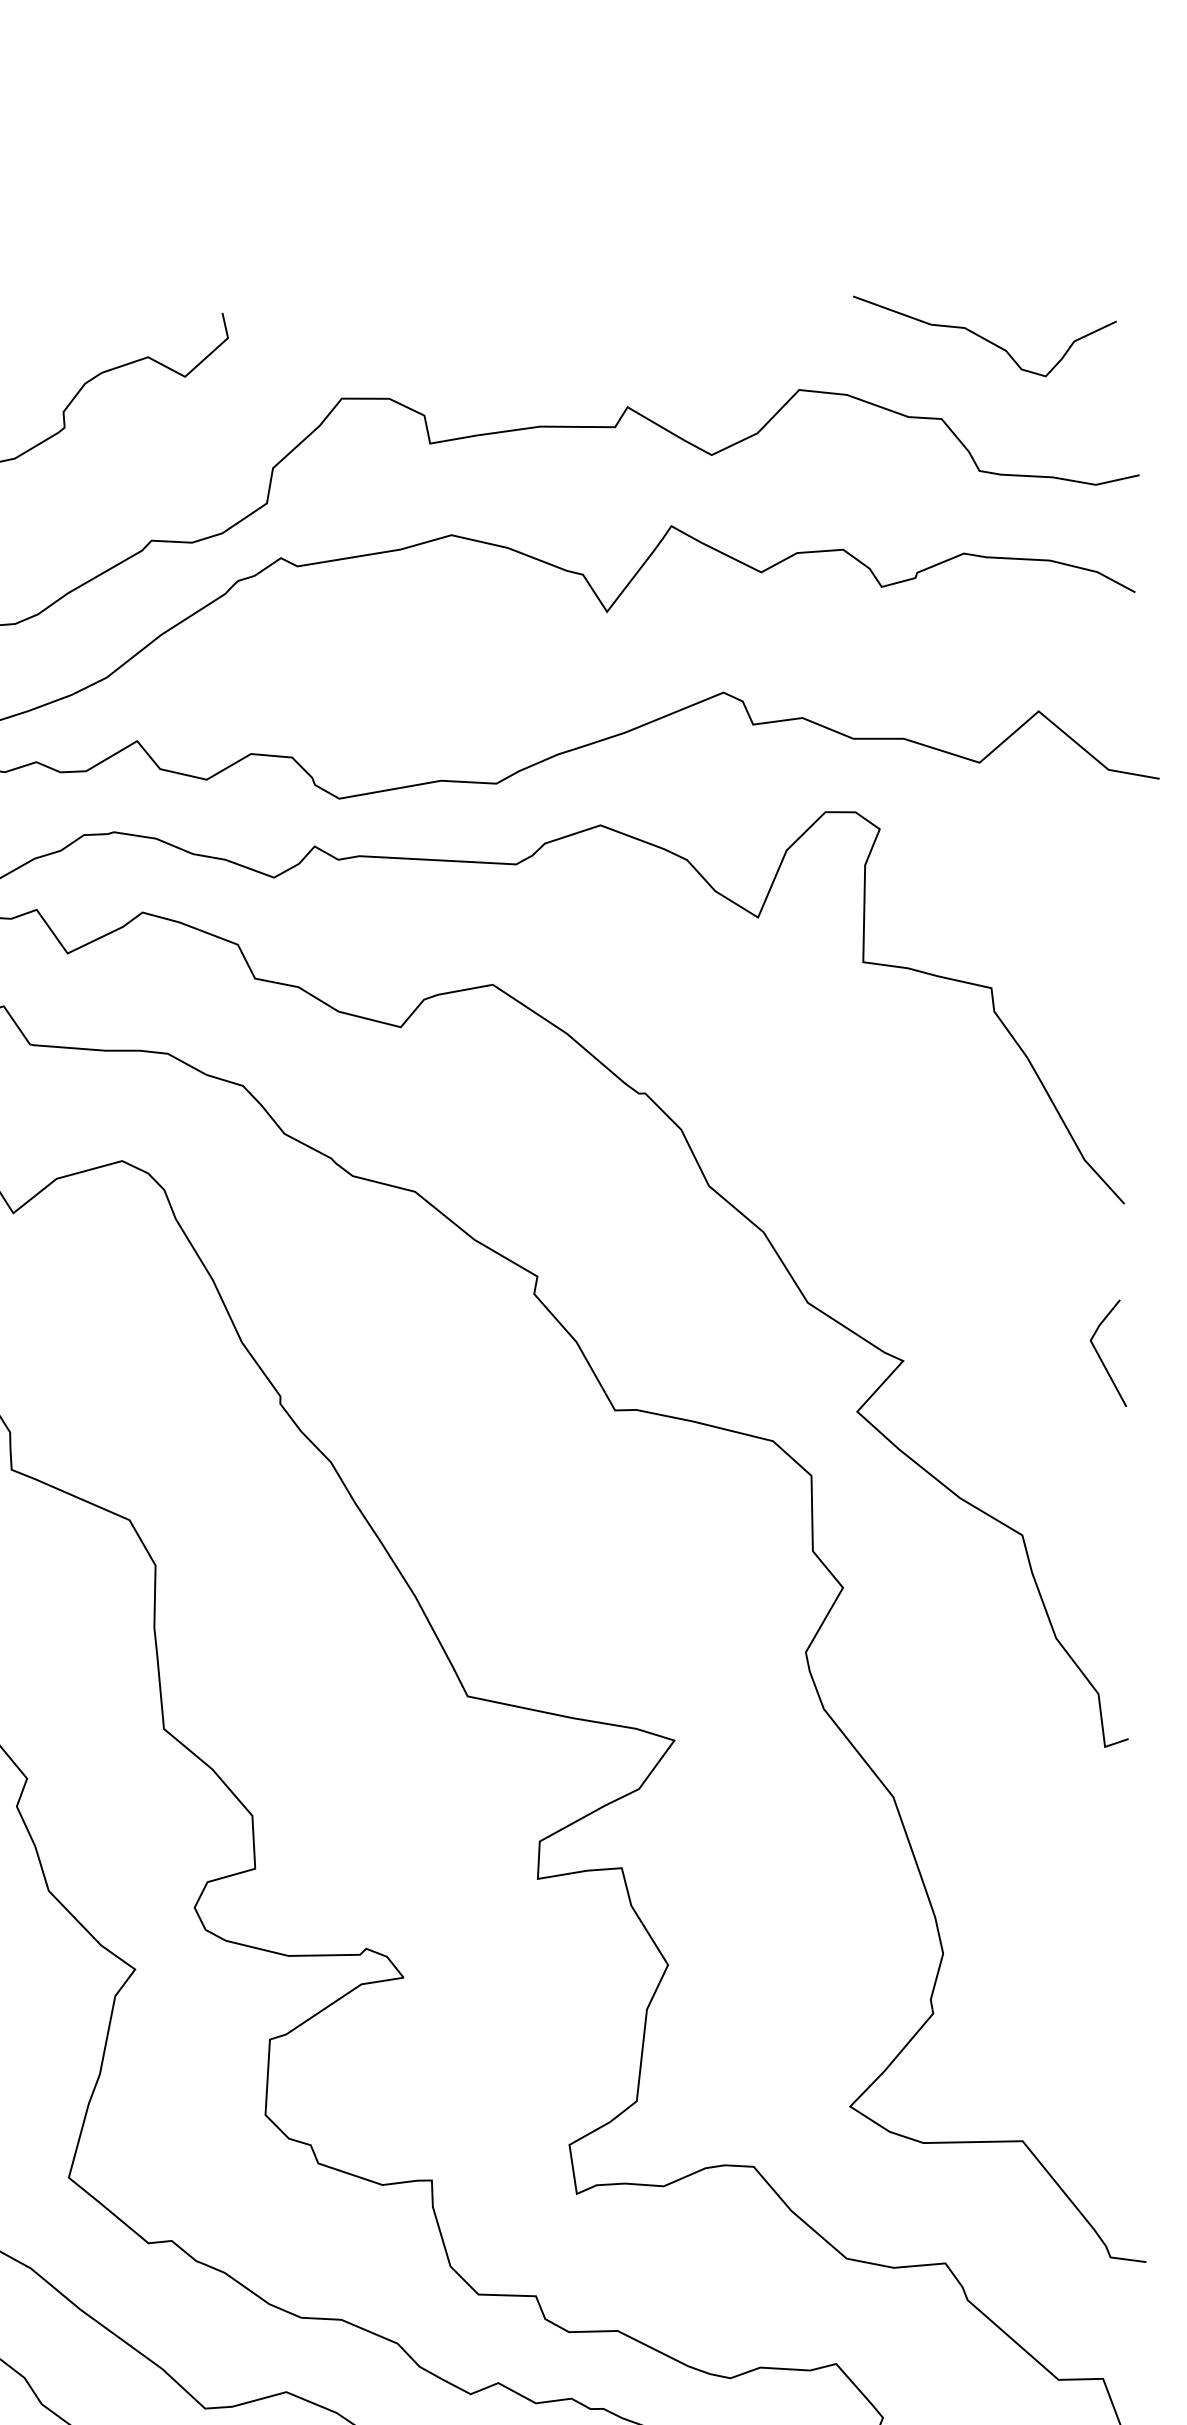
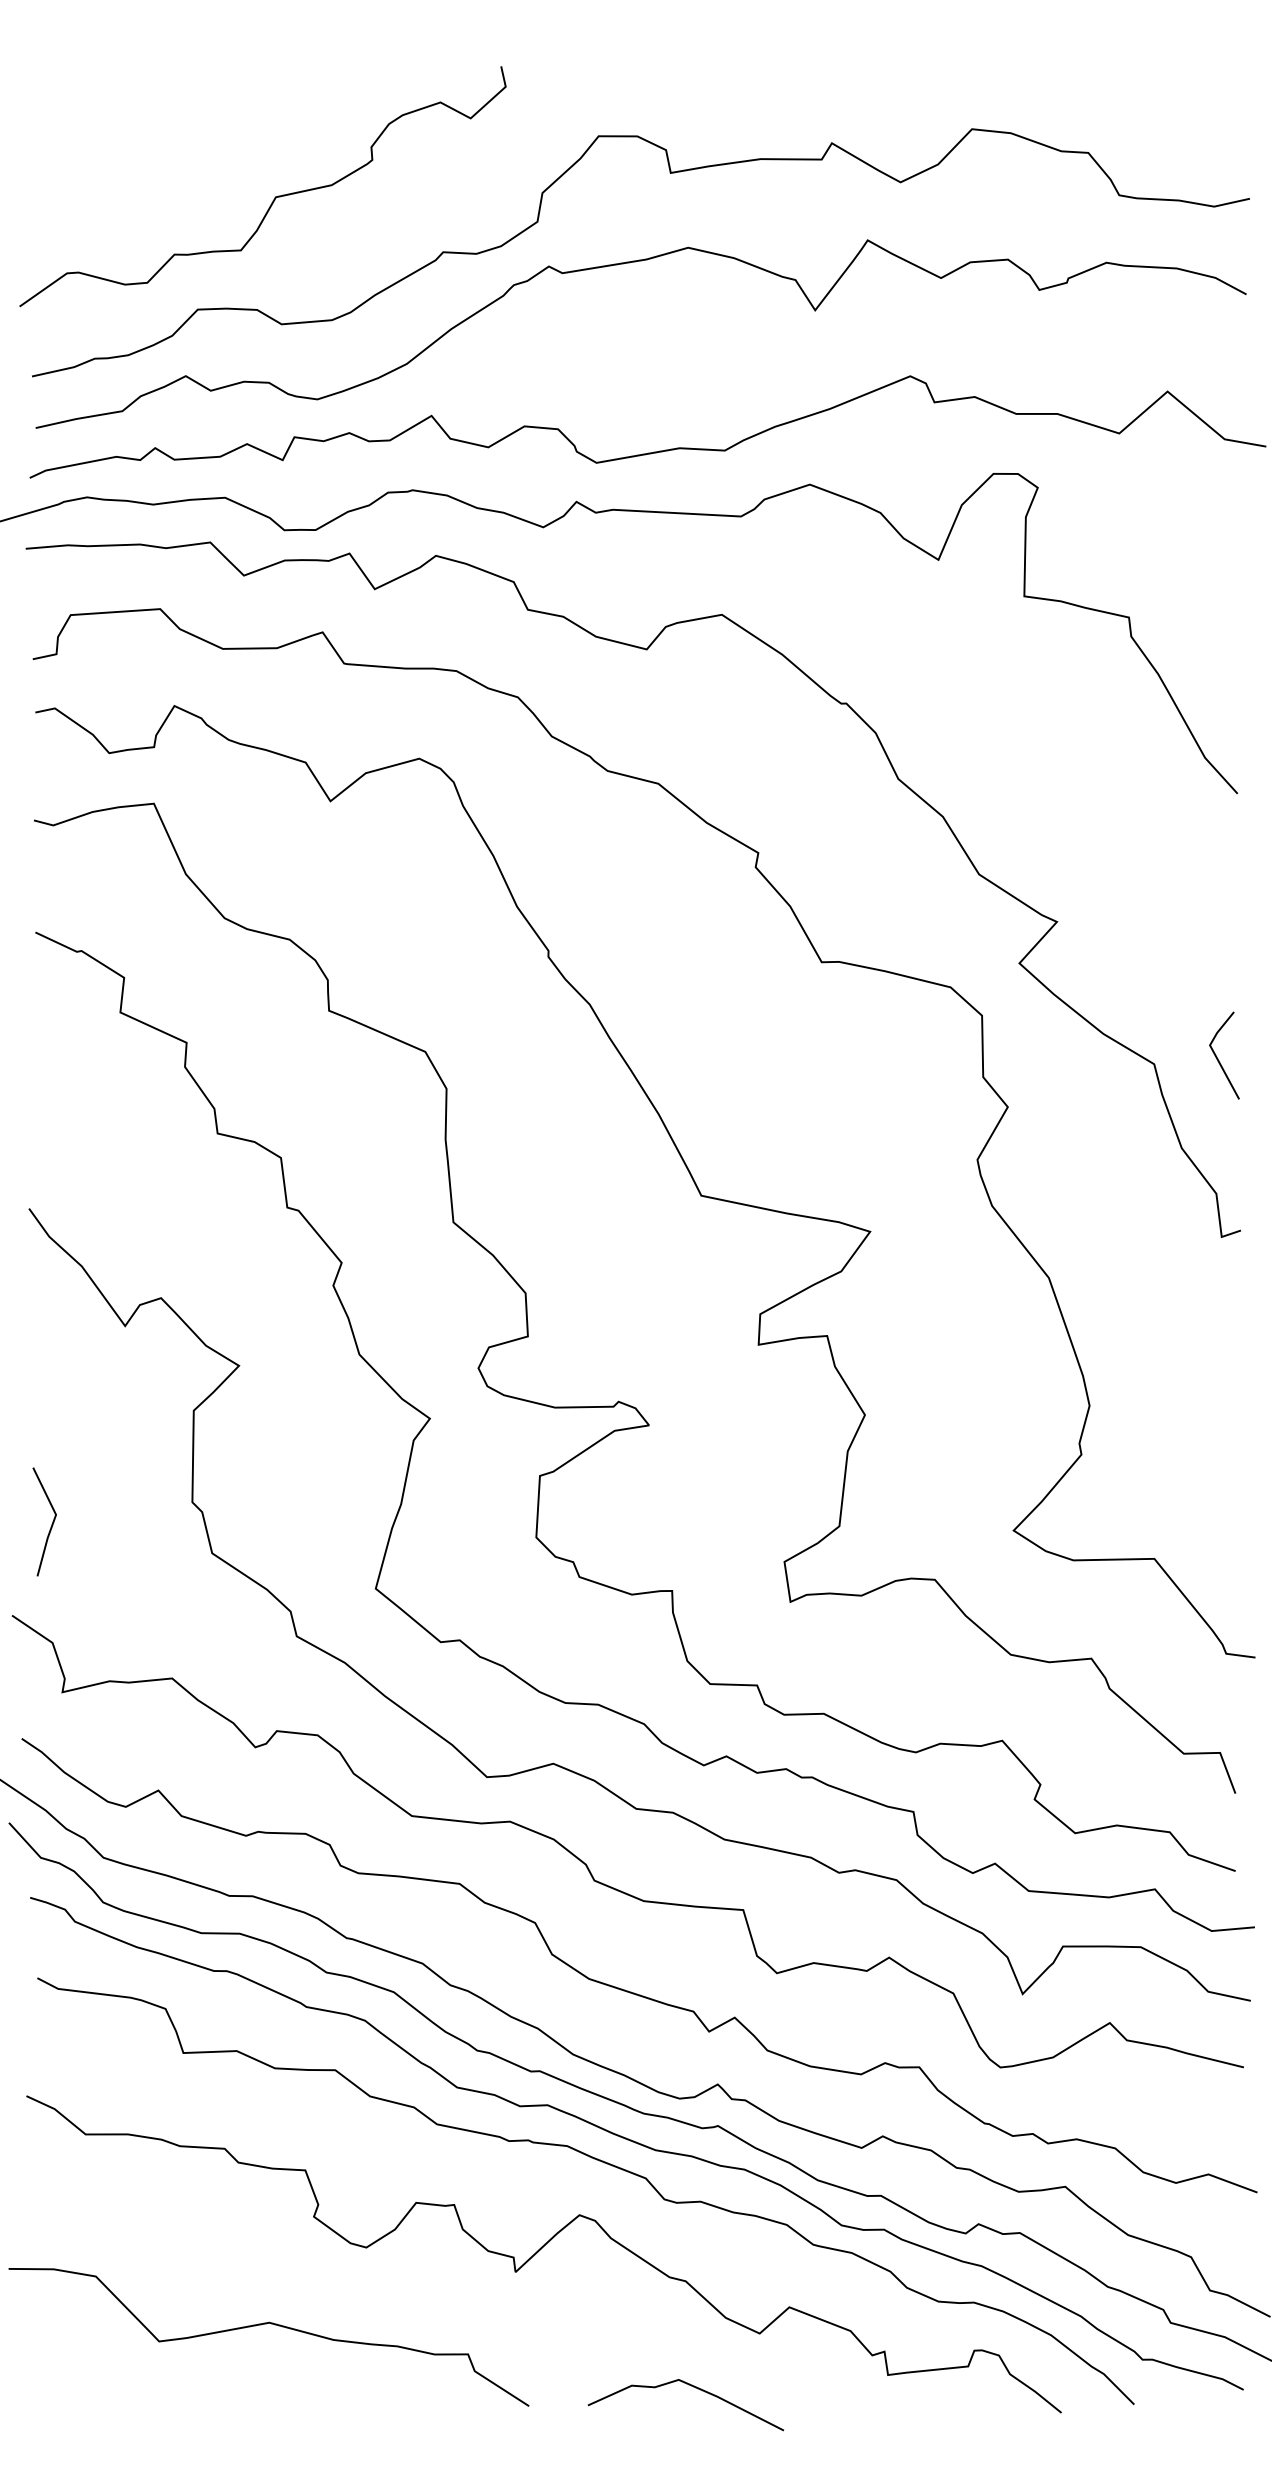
curve: (984, 337) -> (1123, 86), removed
line: (1101, 1356) -> (1218, 1058), moved

